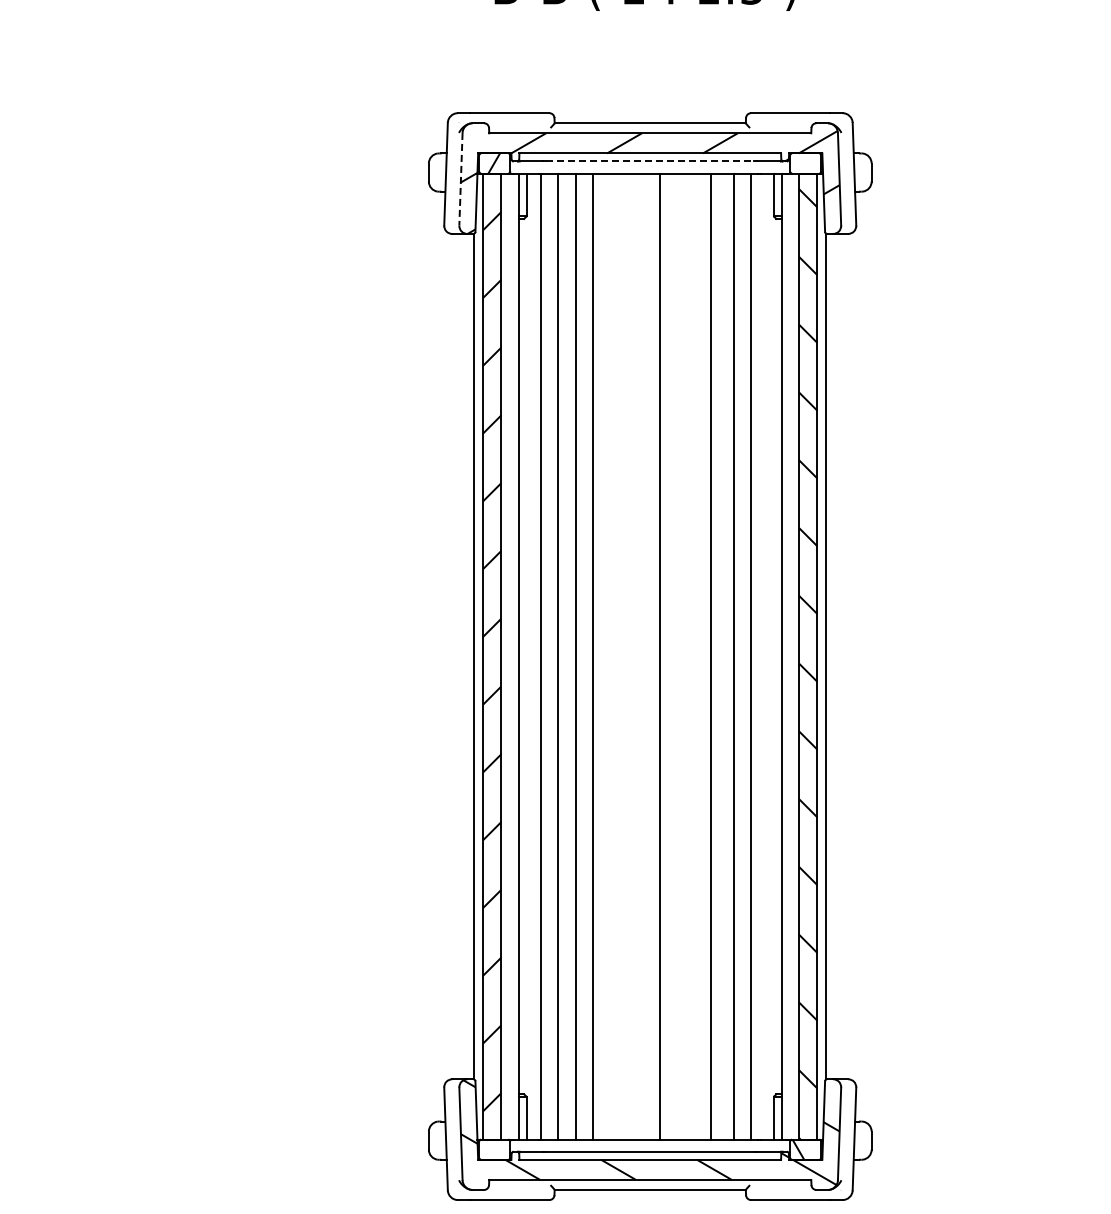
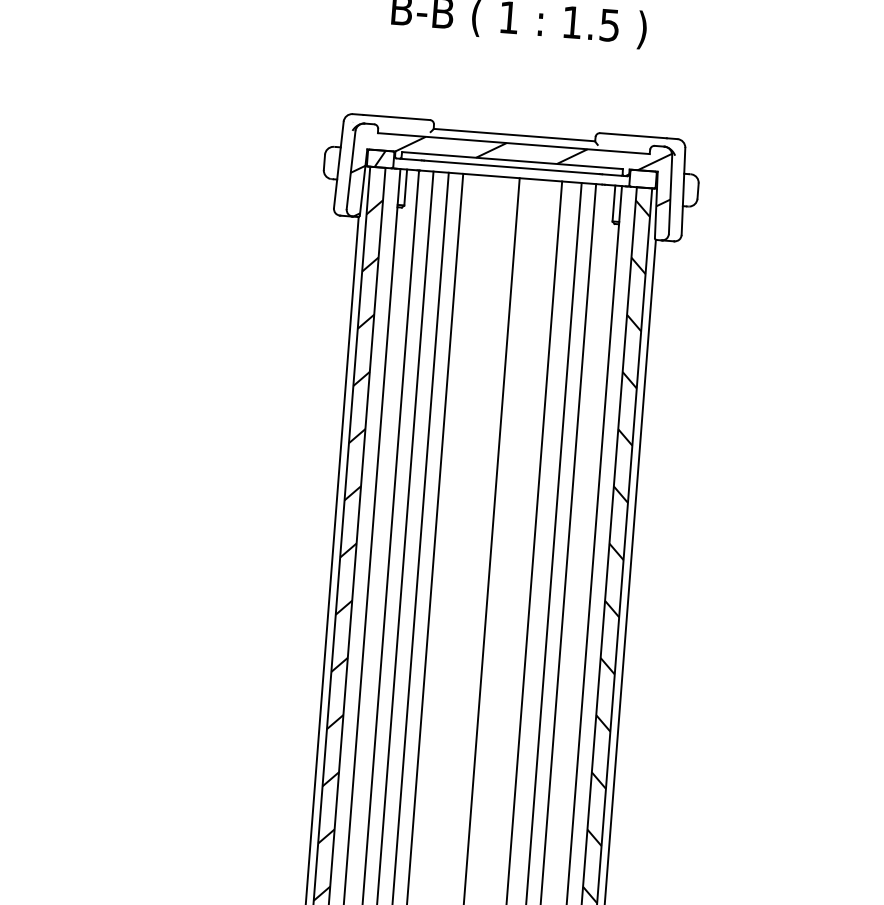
line: (650, 161) -> (512, 167), dashed -> solid
line: (460, 179) -> (350, 170), dashed -> solid

